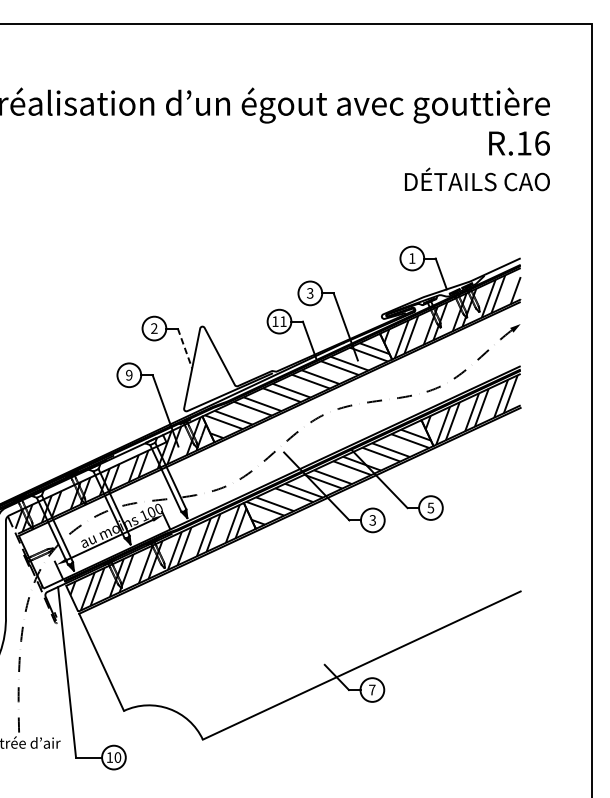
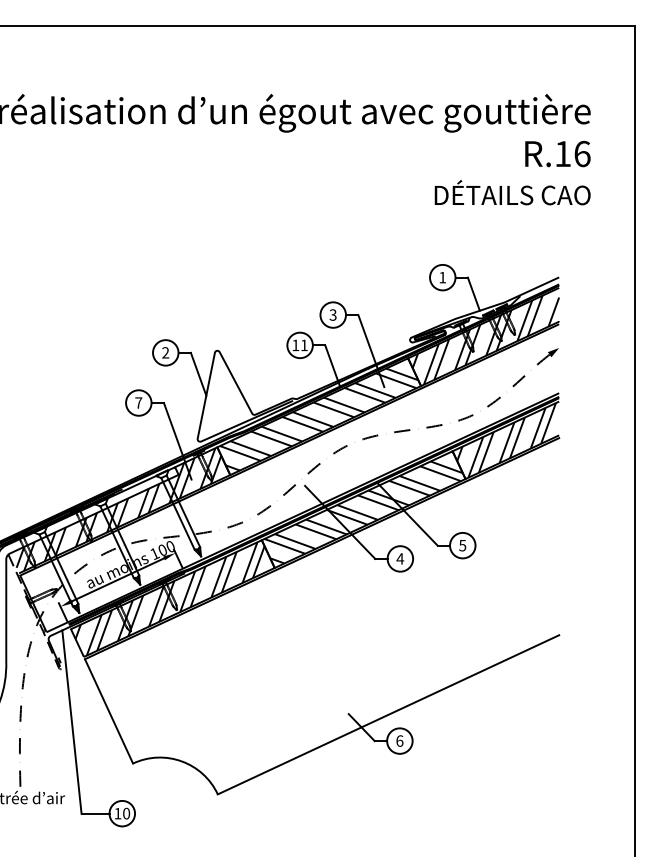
line: (184, 348) -> (198, 374), dashed -> solid
text: (129, 374) -> (138, 402), 9 -> 7
text: (372, 520) -> (400, 558), 3 -> 4
text: (372, 689) -> (399, 740), 7 -> 6

